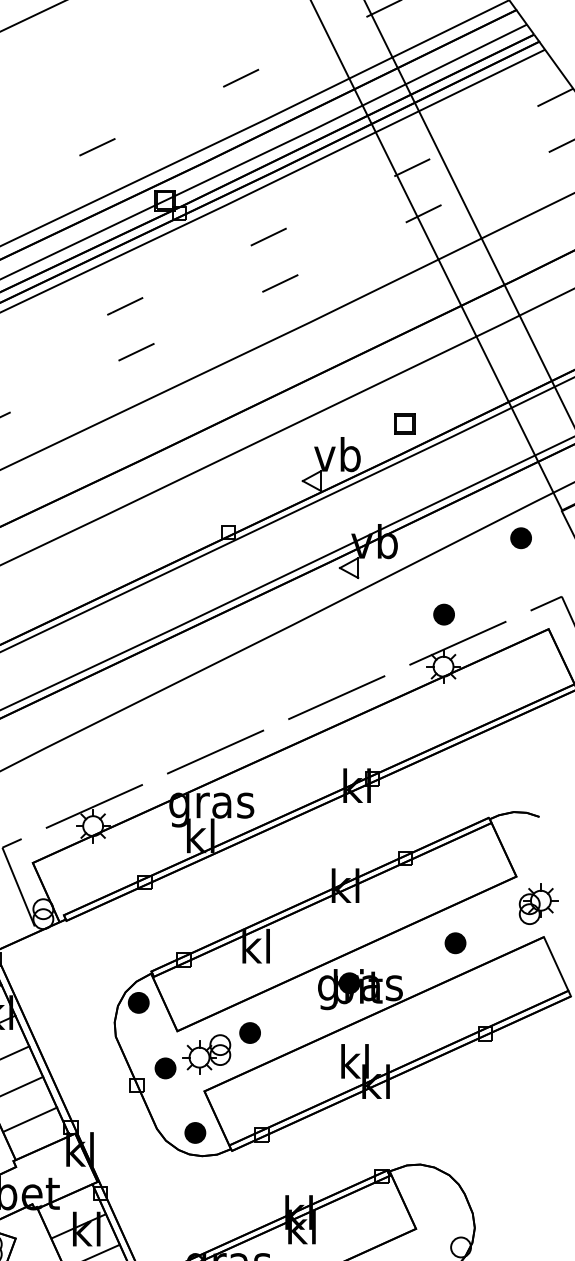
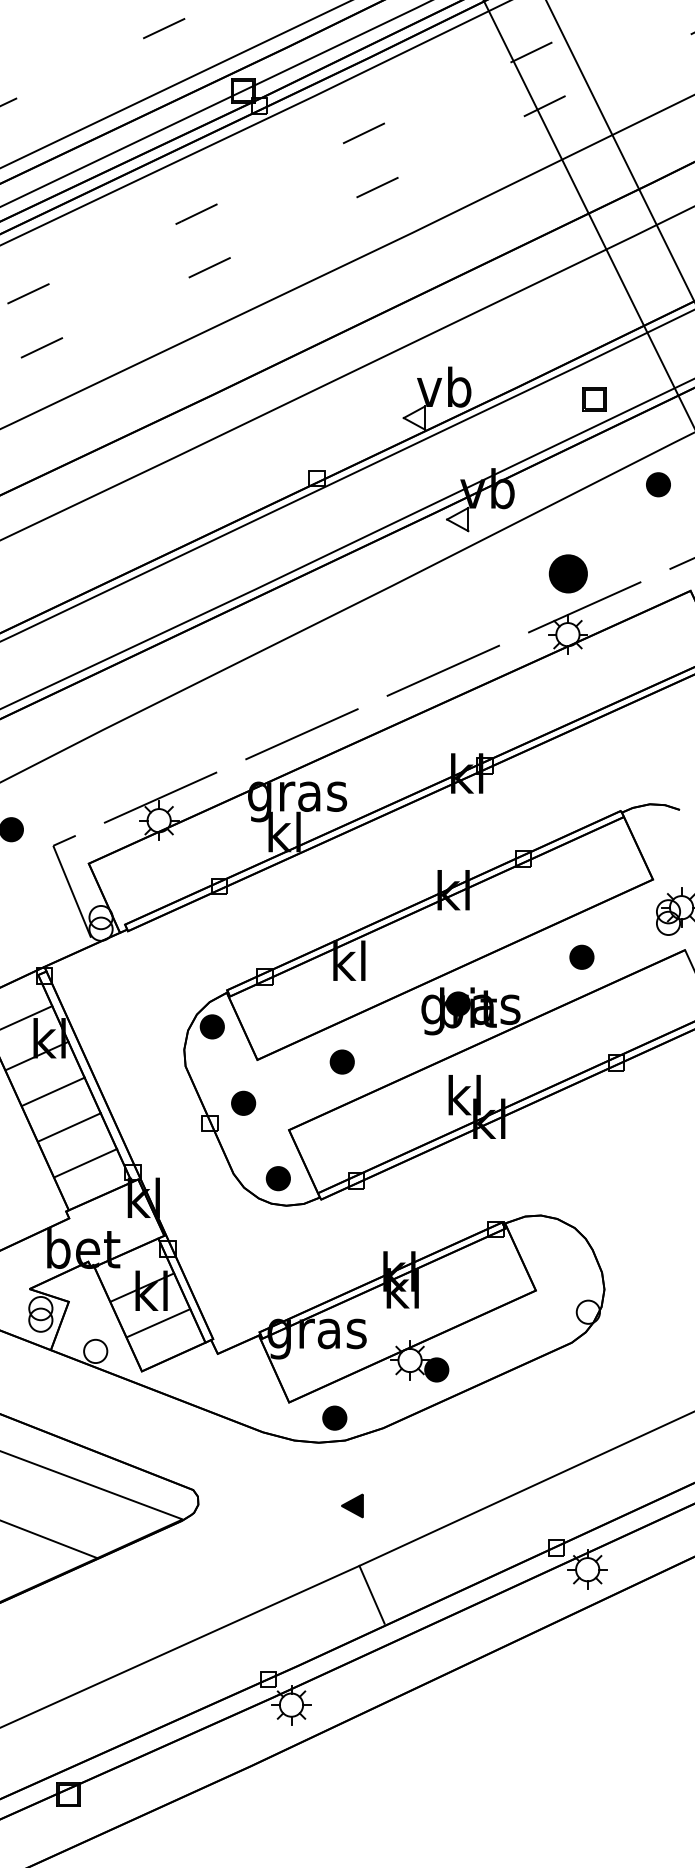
part: (404, 424) -> (594, 399), moved
part: (444, 614) -> (568, 573), size x1.6
part: (206, 1053) -> (291, 1086), removed

